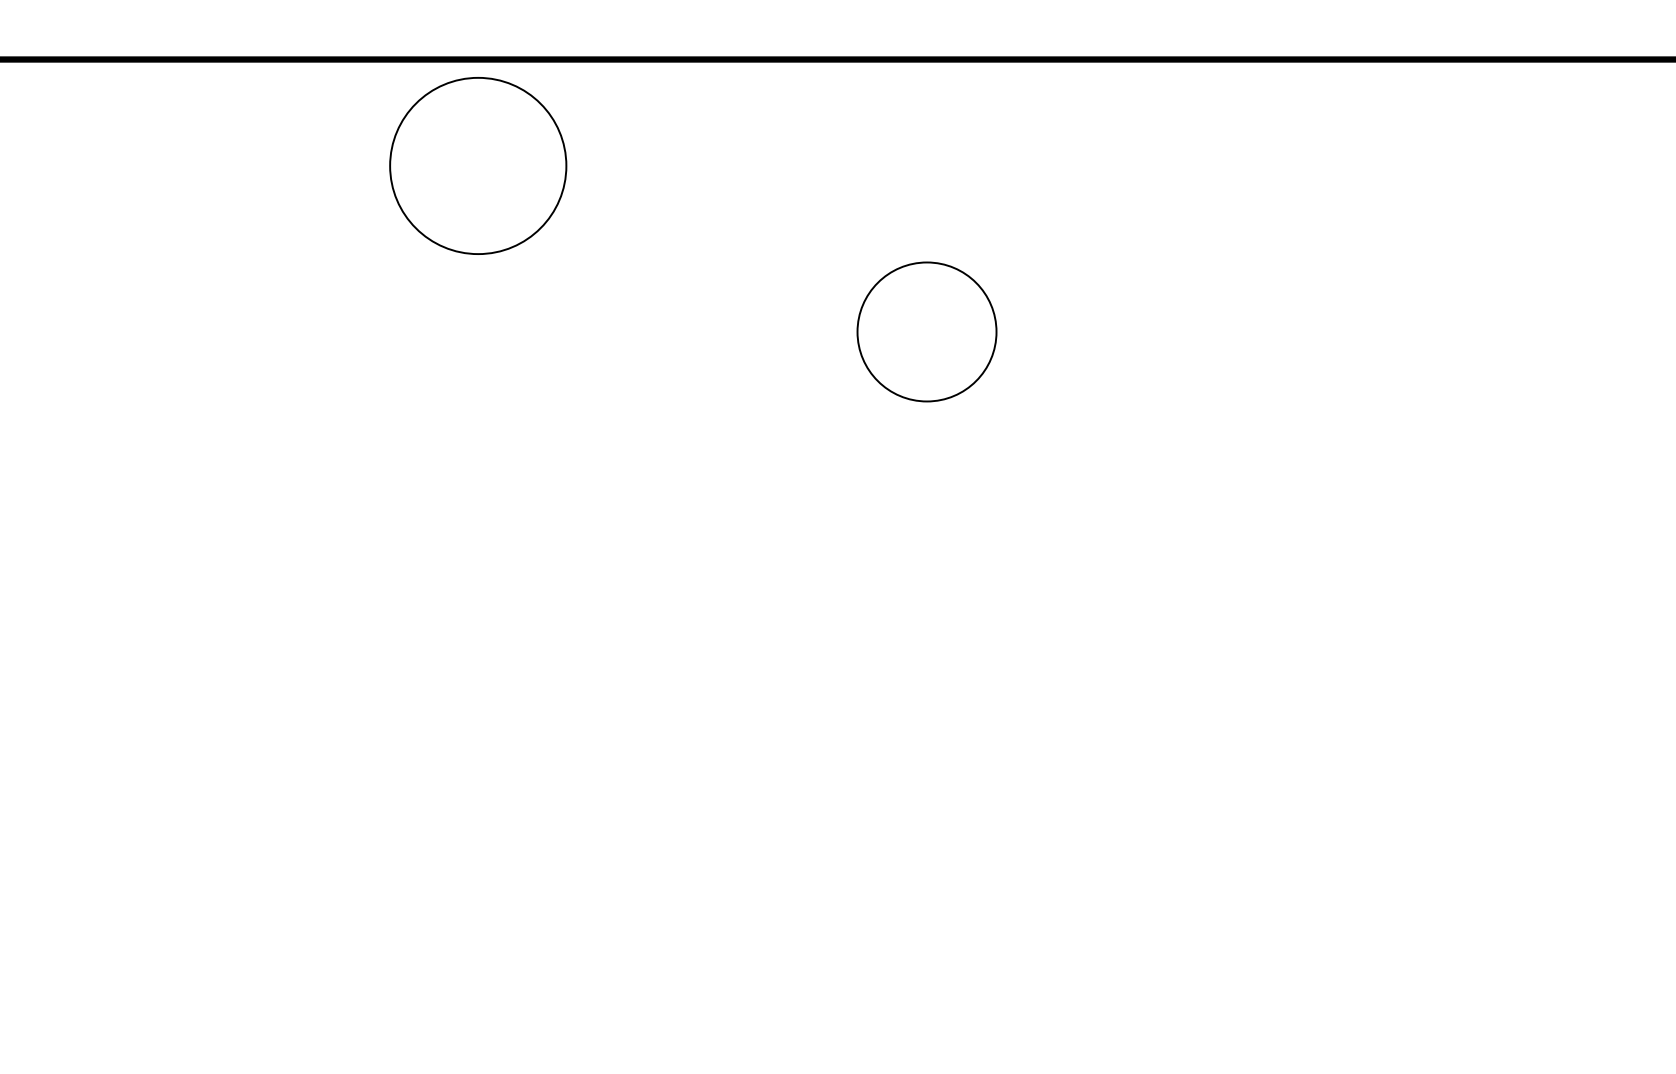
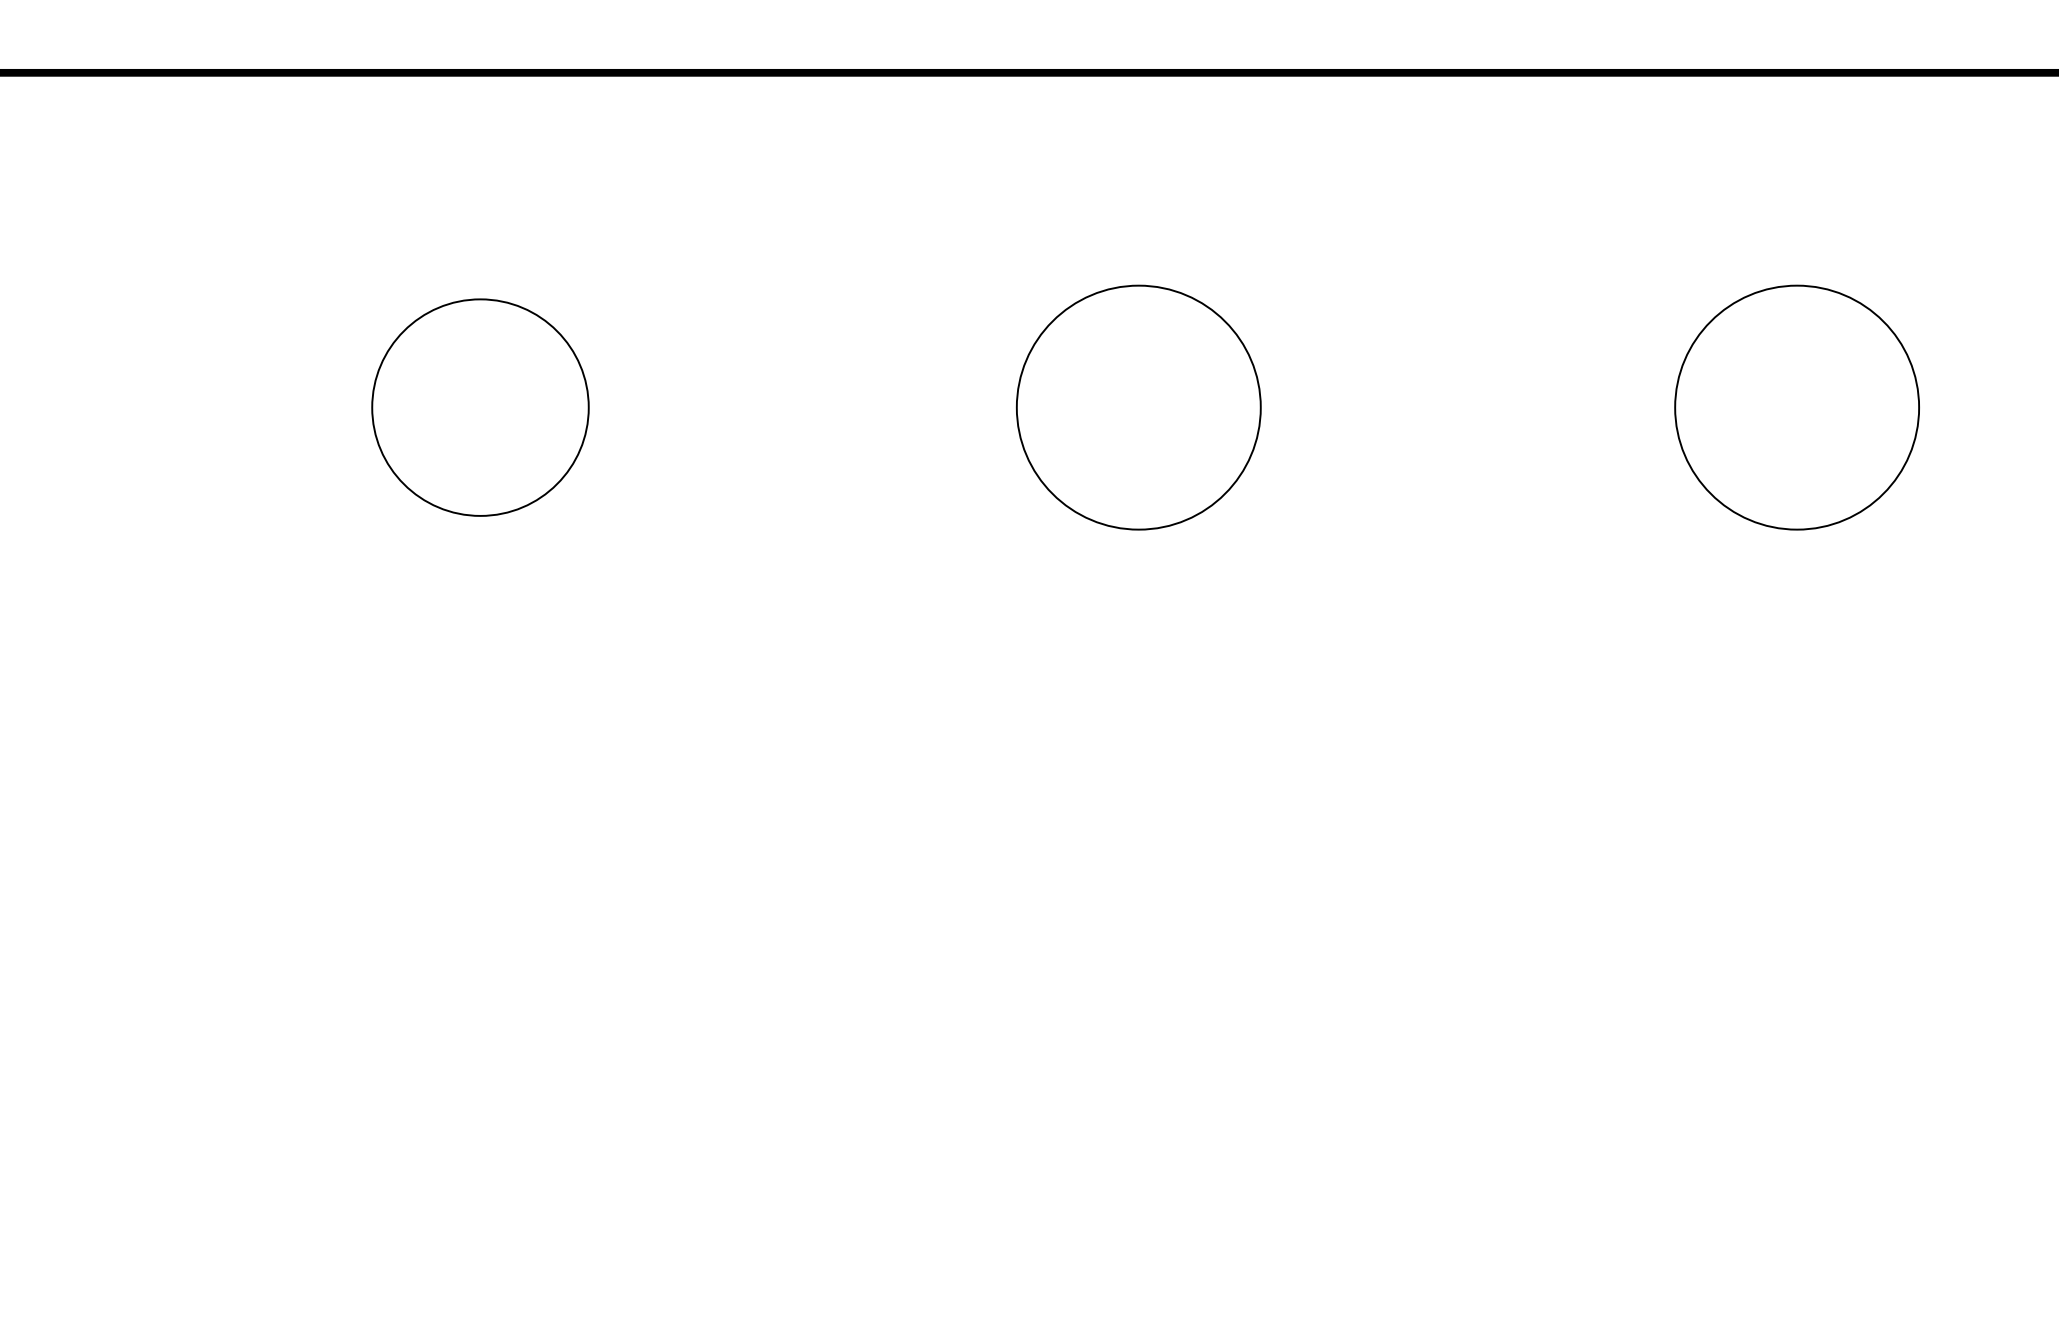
circle: (478, 165) -> (480, 407), moved
circle: (926, 331) -> (1138, 407), size x1.43
circle: (1462, 331) -> (1796, 407), added

